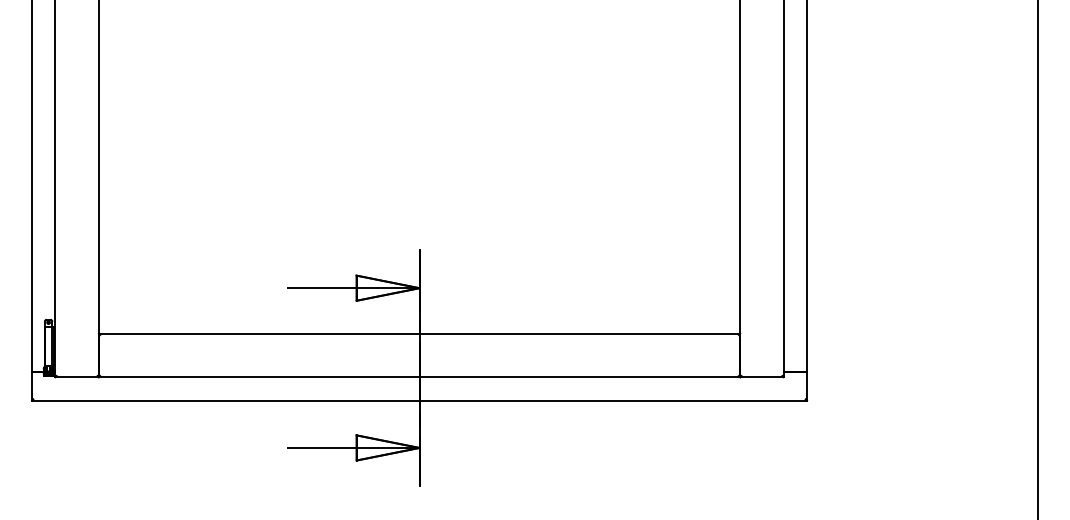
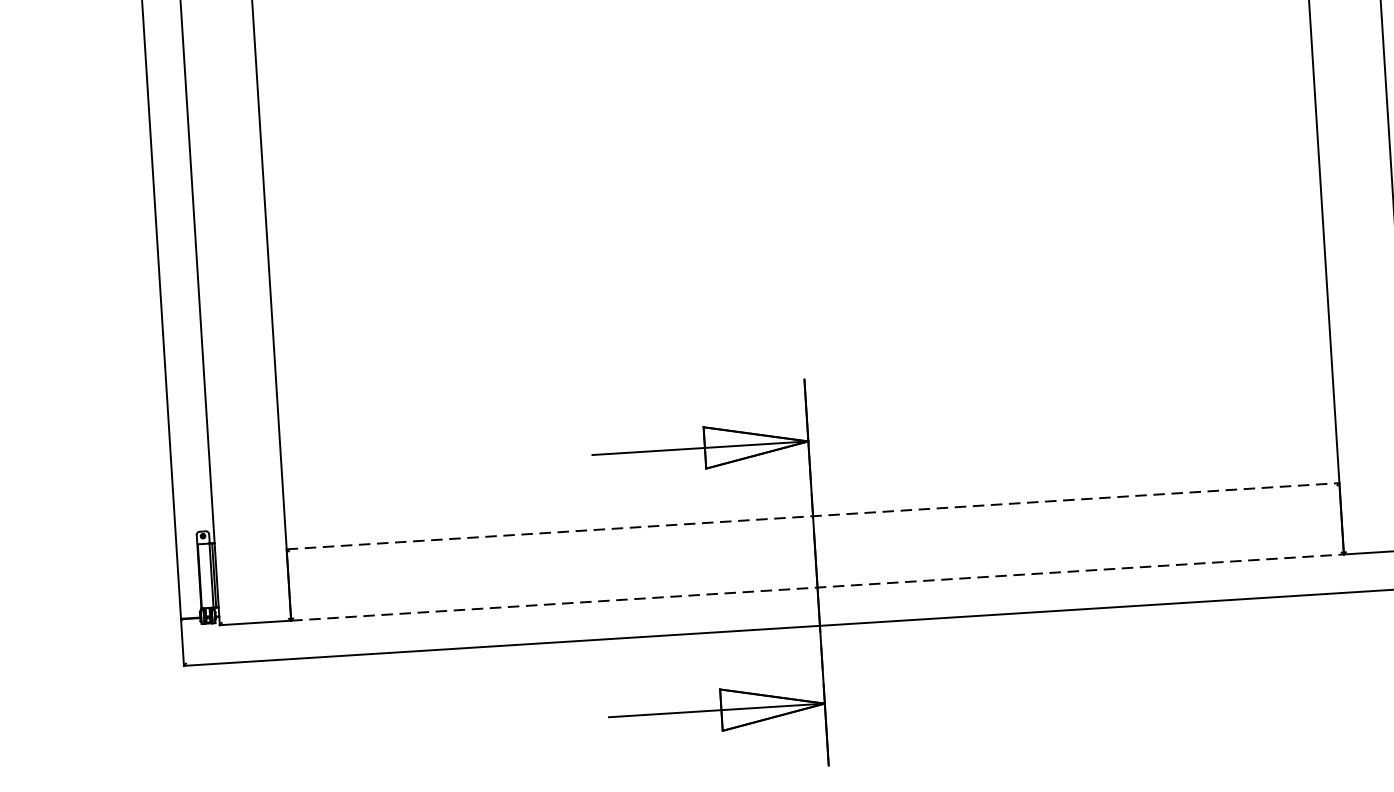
line: (419, 333) -> (812, 515), solid -> dashed
line: (419, 377) -> (817, 588), solid -> dashed

